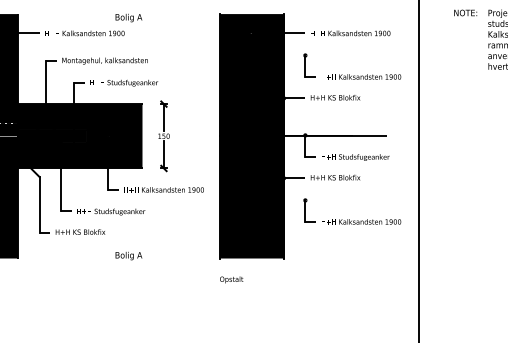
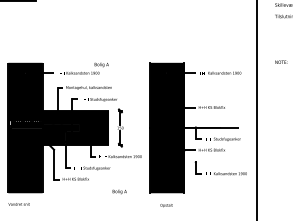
part: (351, 65) -> (220, 90), removed
text: (128, 255) -> (119, 191), moved
text: (231, 279) -> (166, 205), moved

